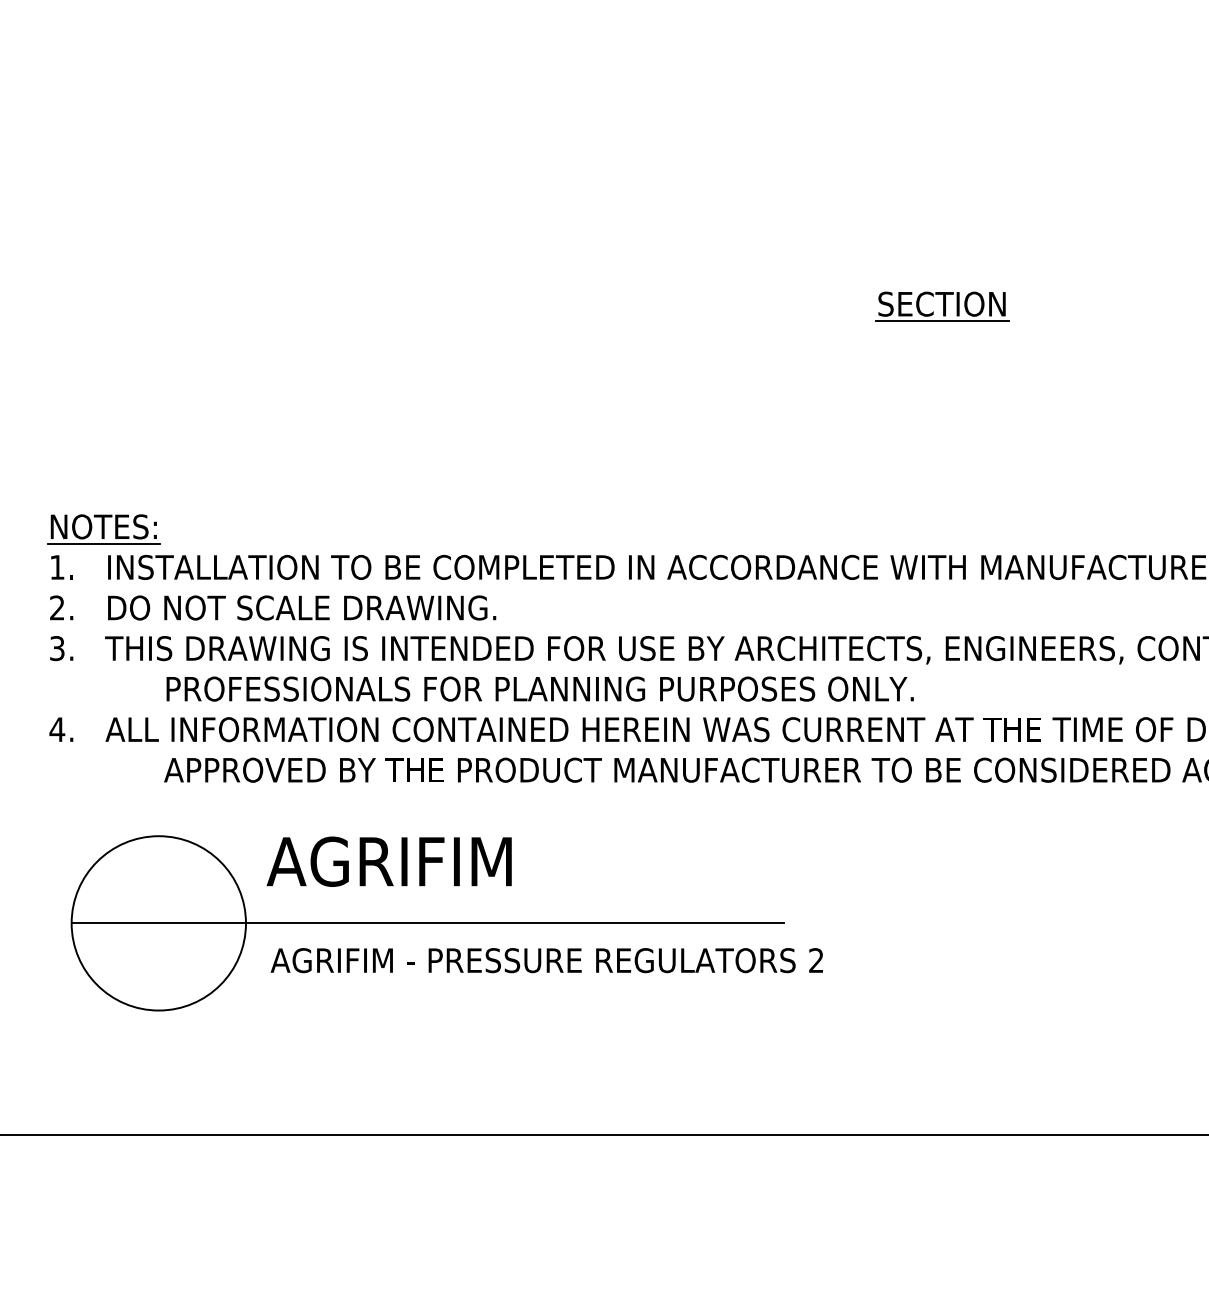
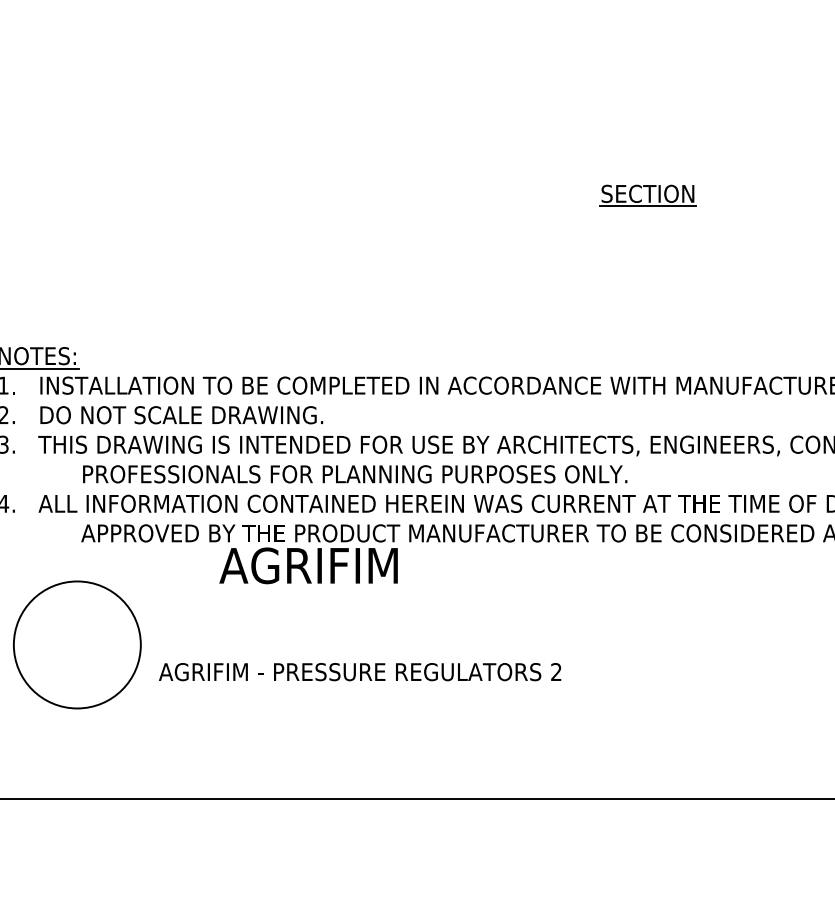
text: (388, 861) -> (308, 565), moved
line: (427, 923) -> (273, 645), removed

